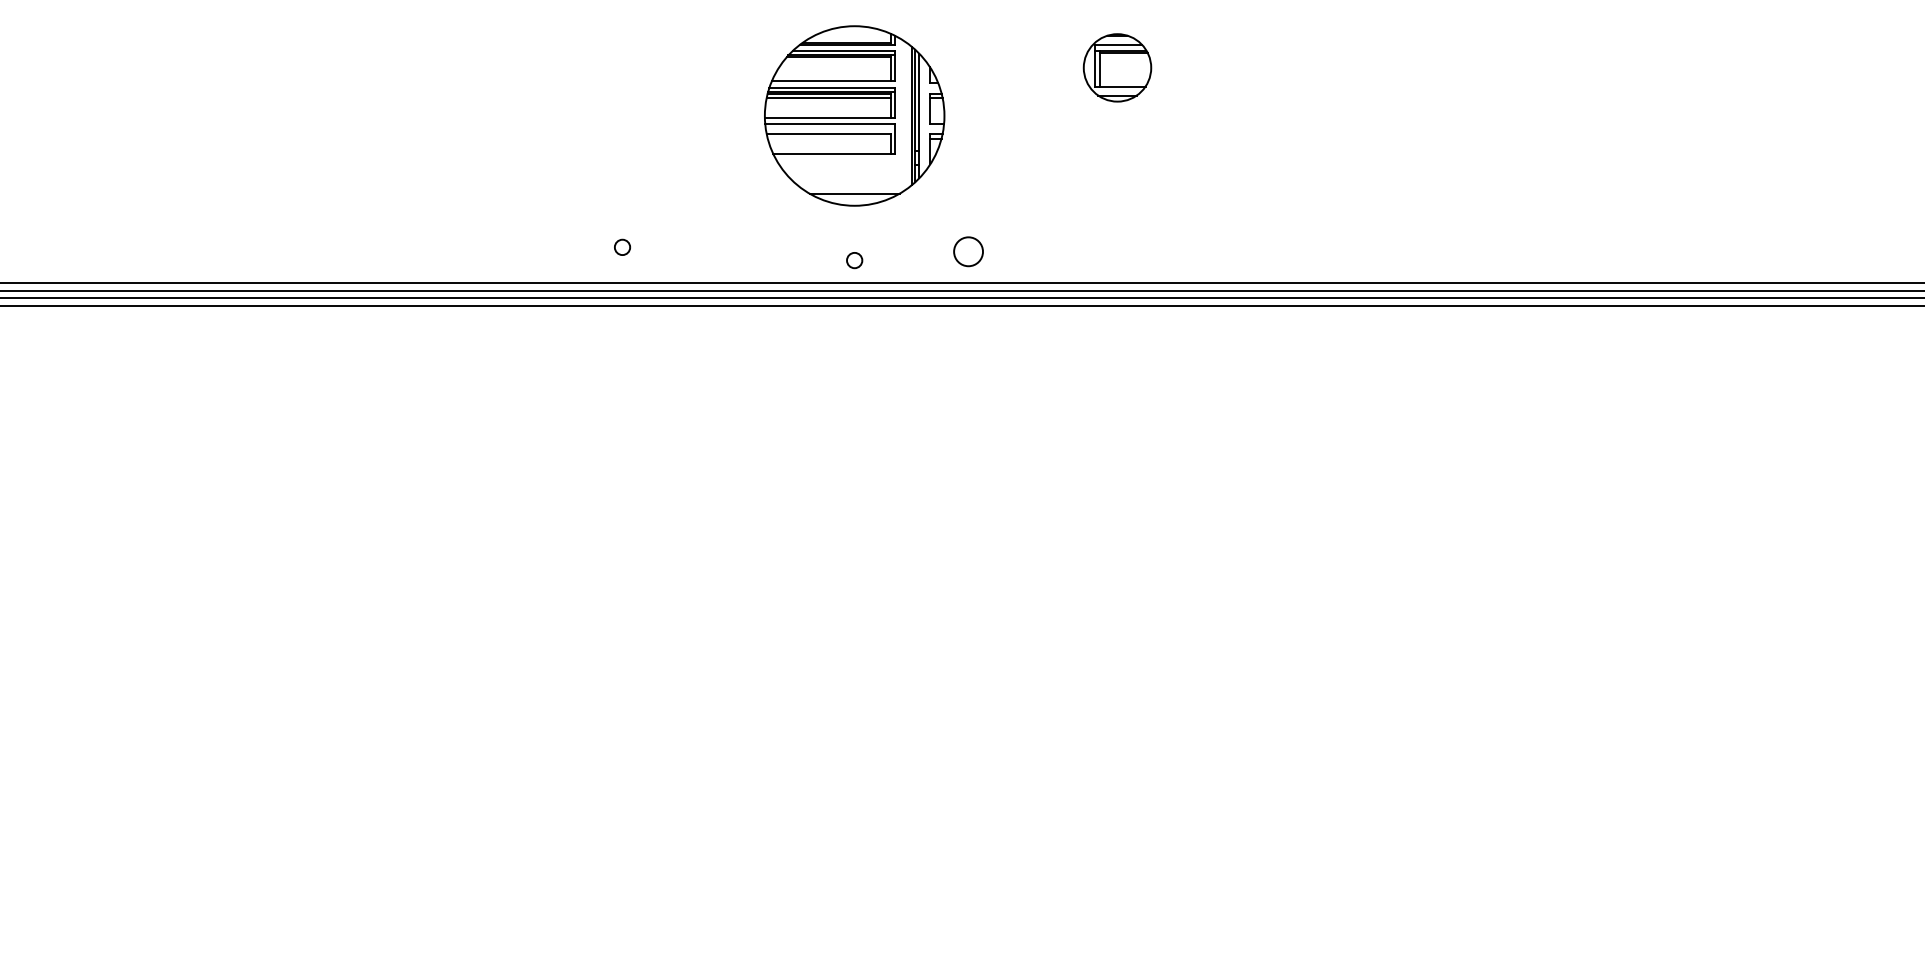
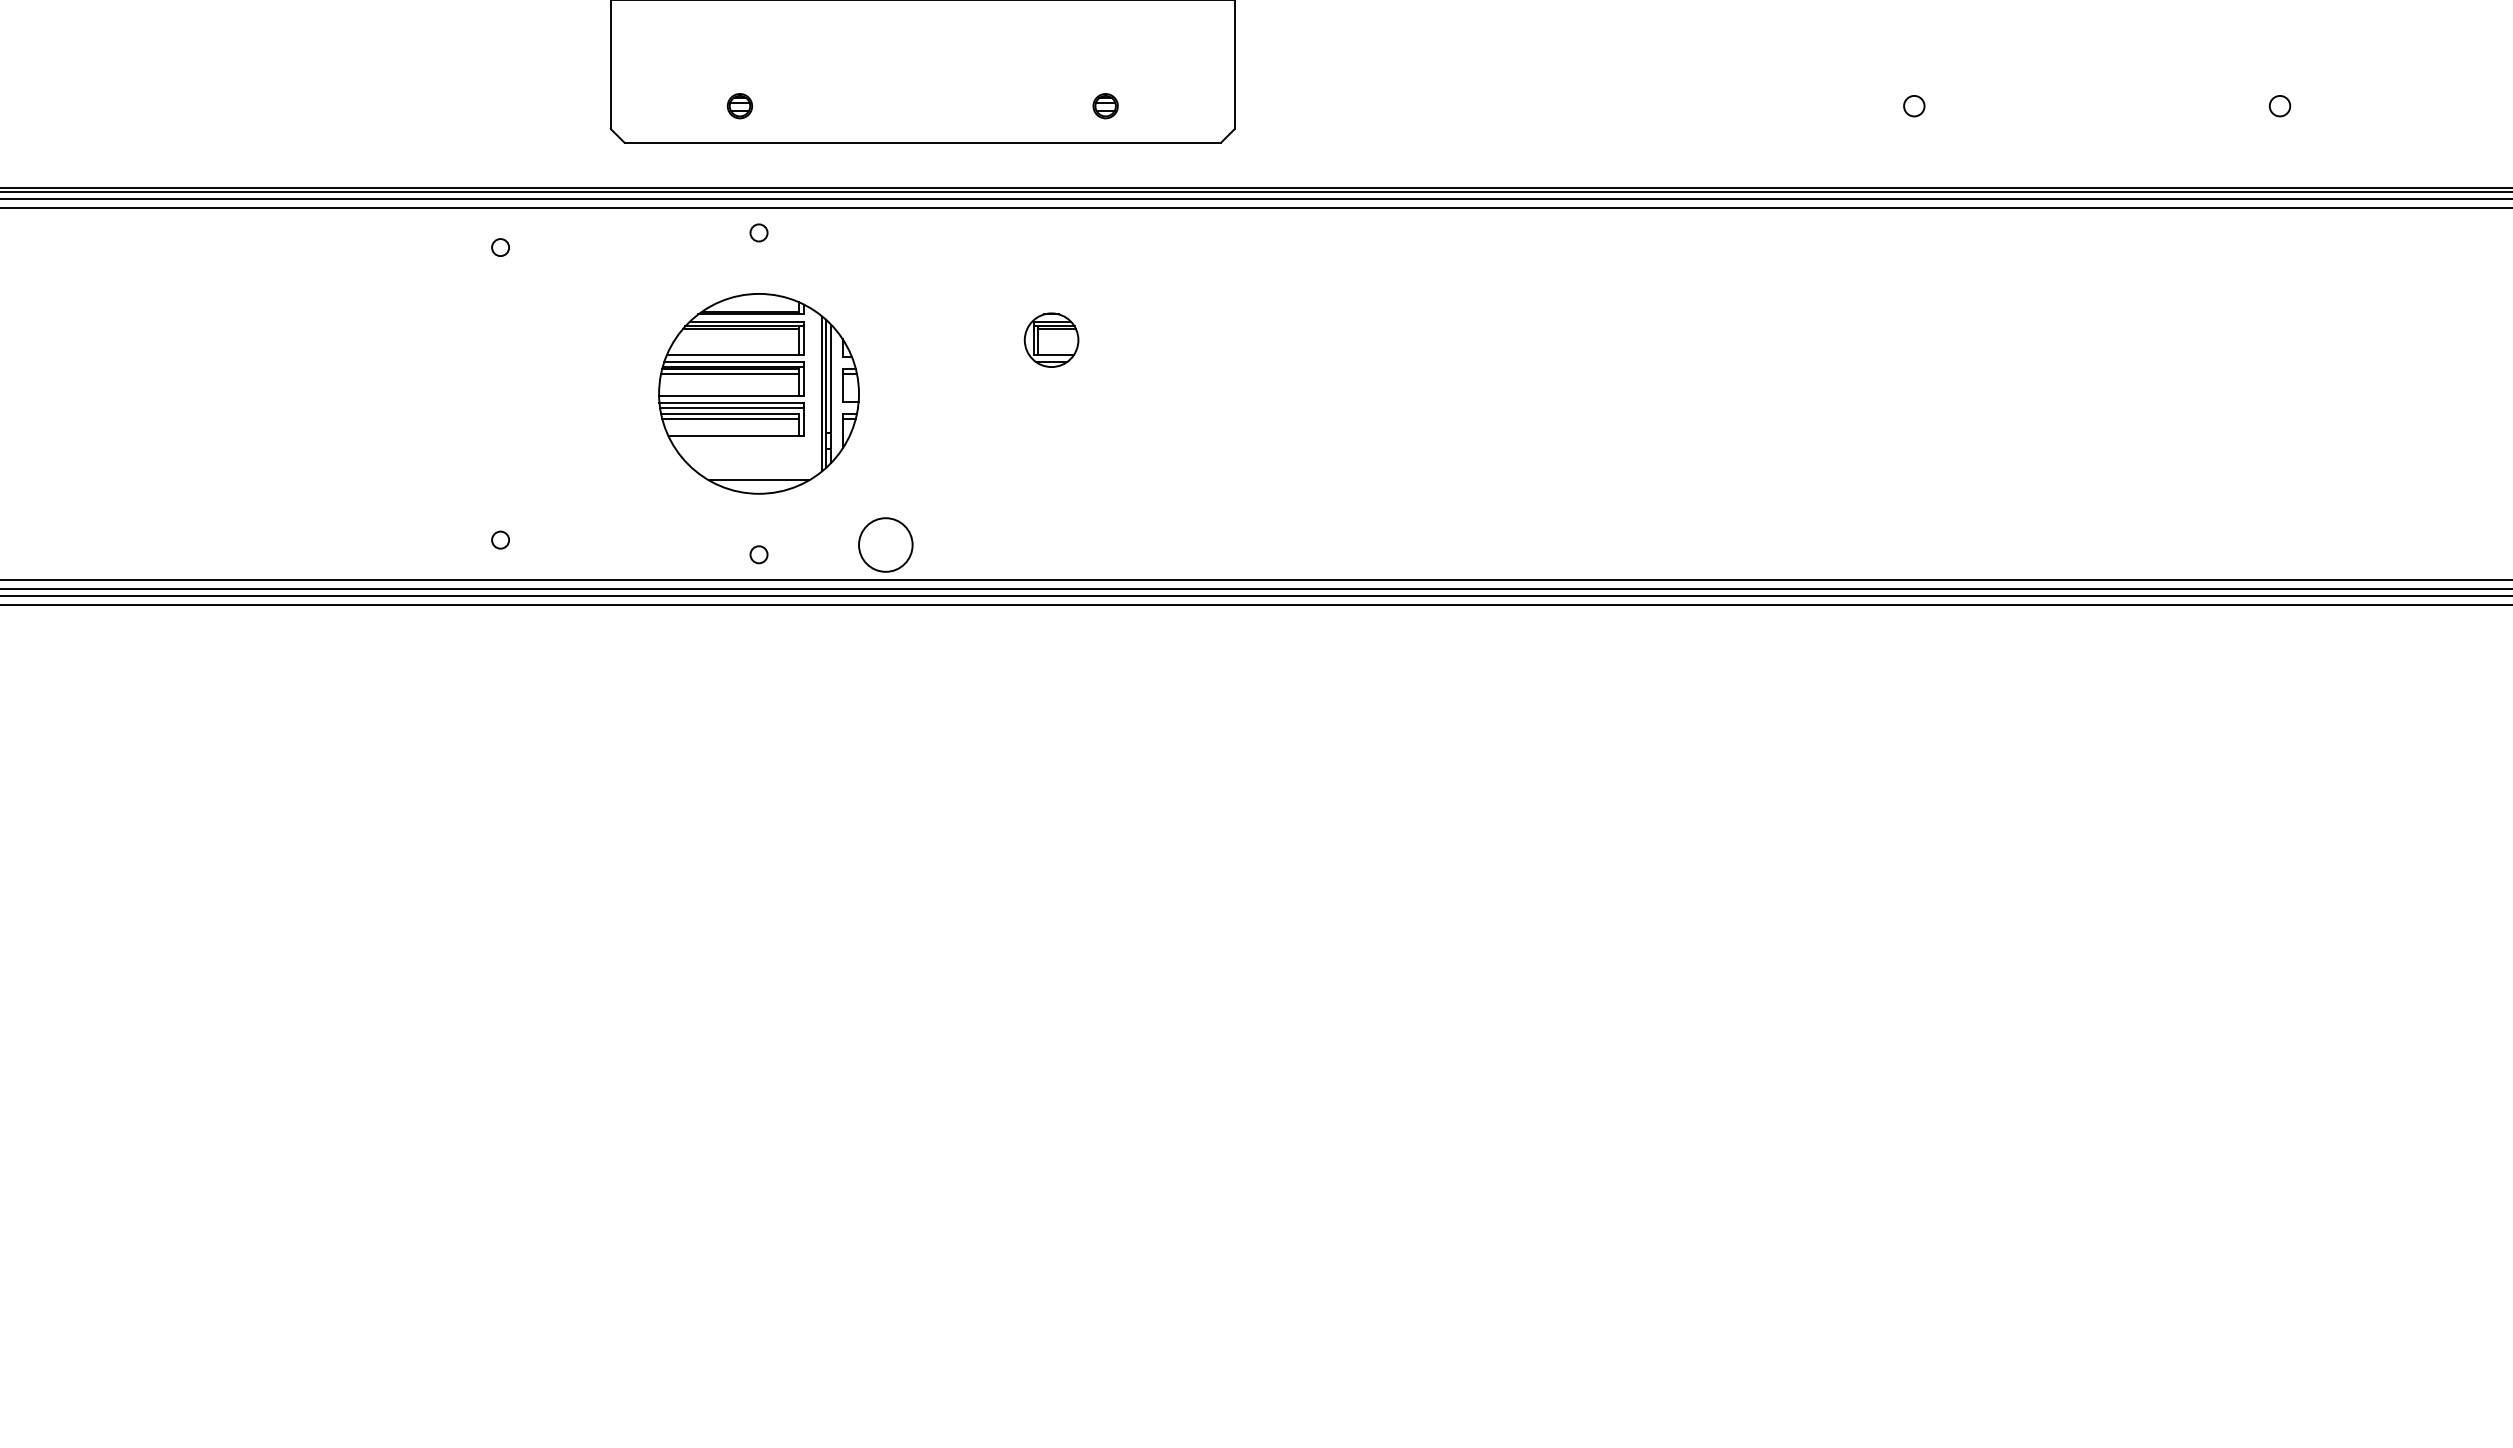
part: (1117, 67) -> (1051, 339), size x0.71
line: (830, 128) -> (732, 407), added
line: (829, 138) -> (730, 418), added
circle: (968, 251) -> (885, 544), size x1.67

